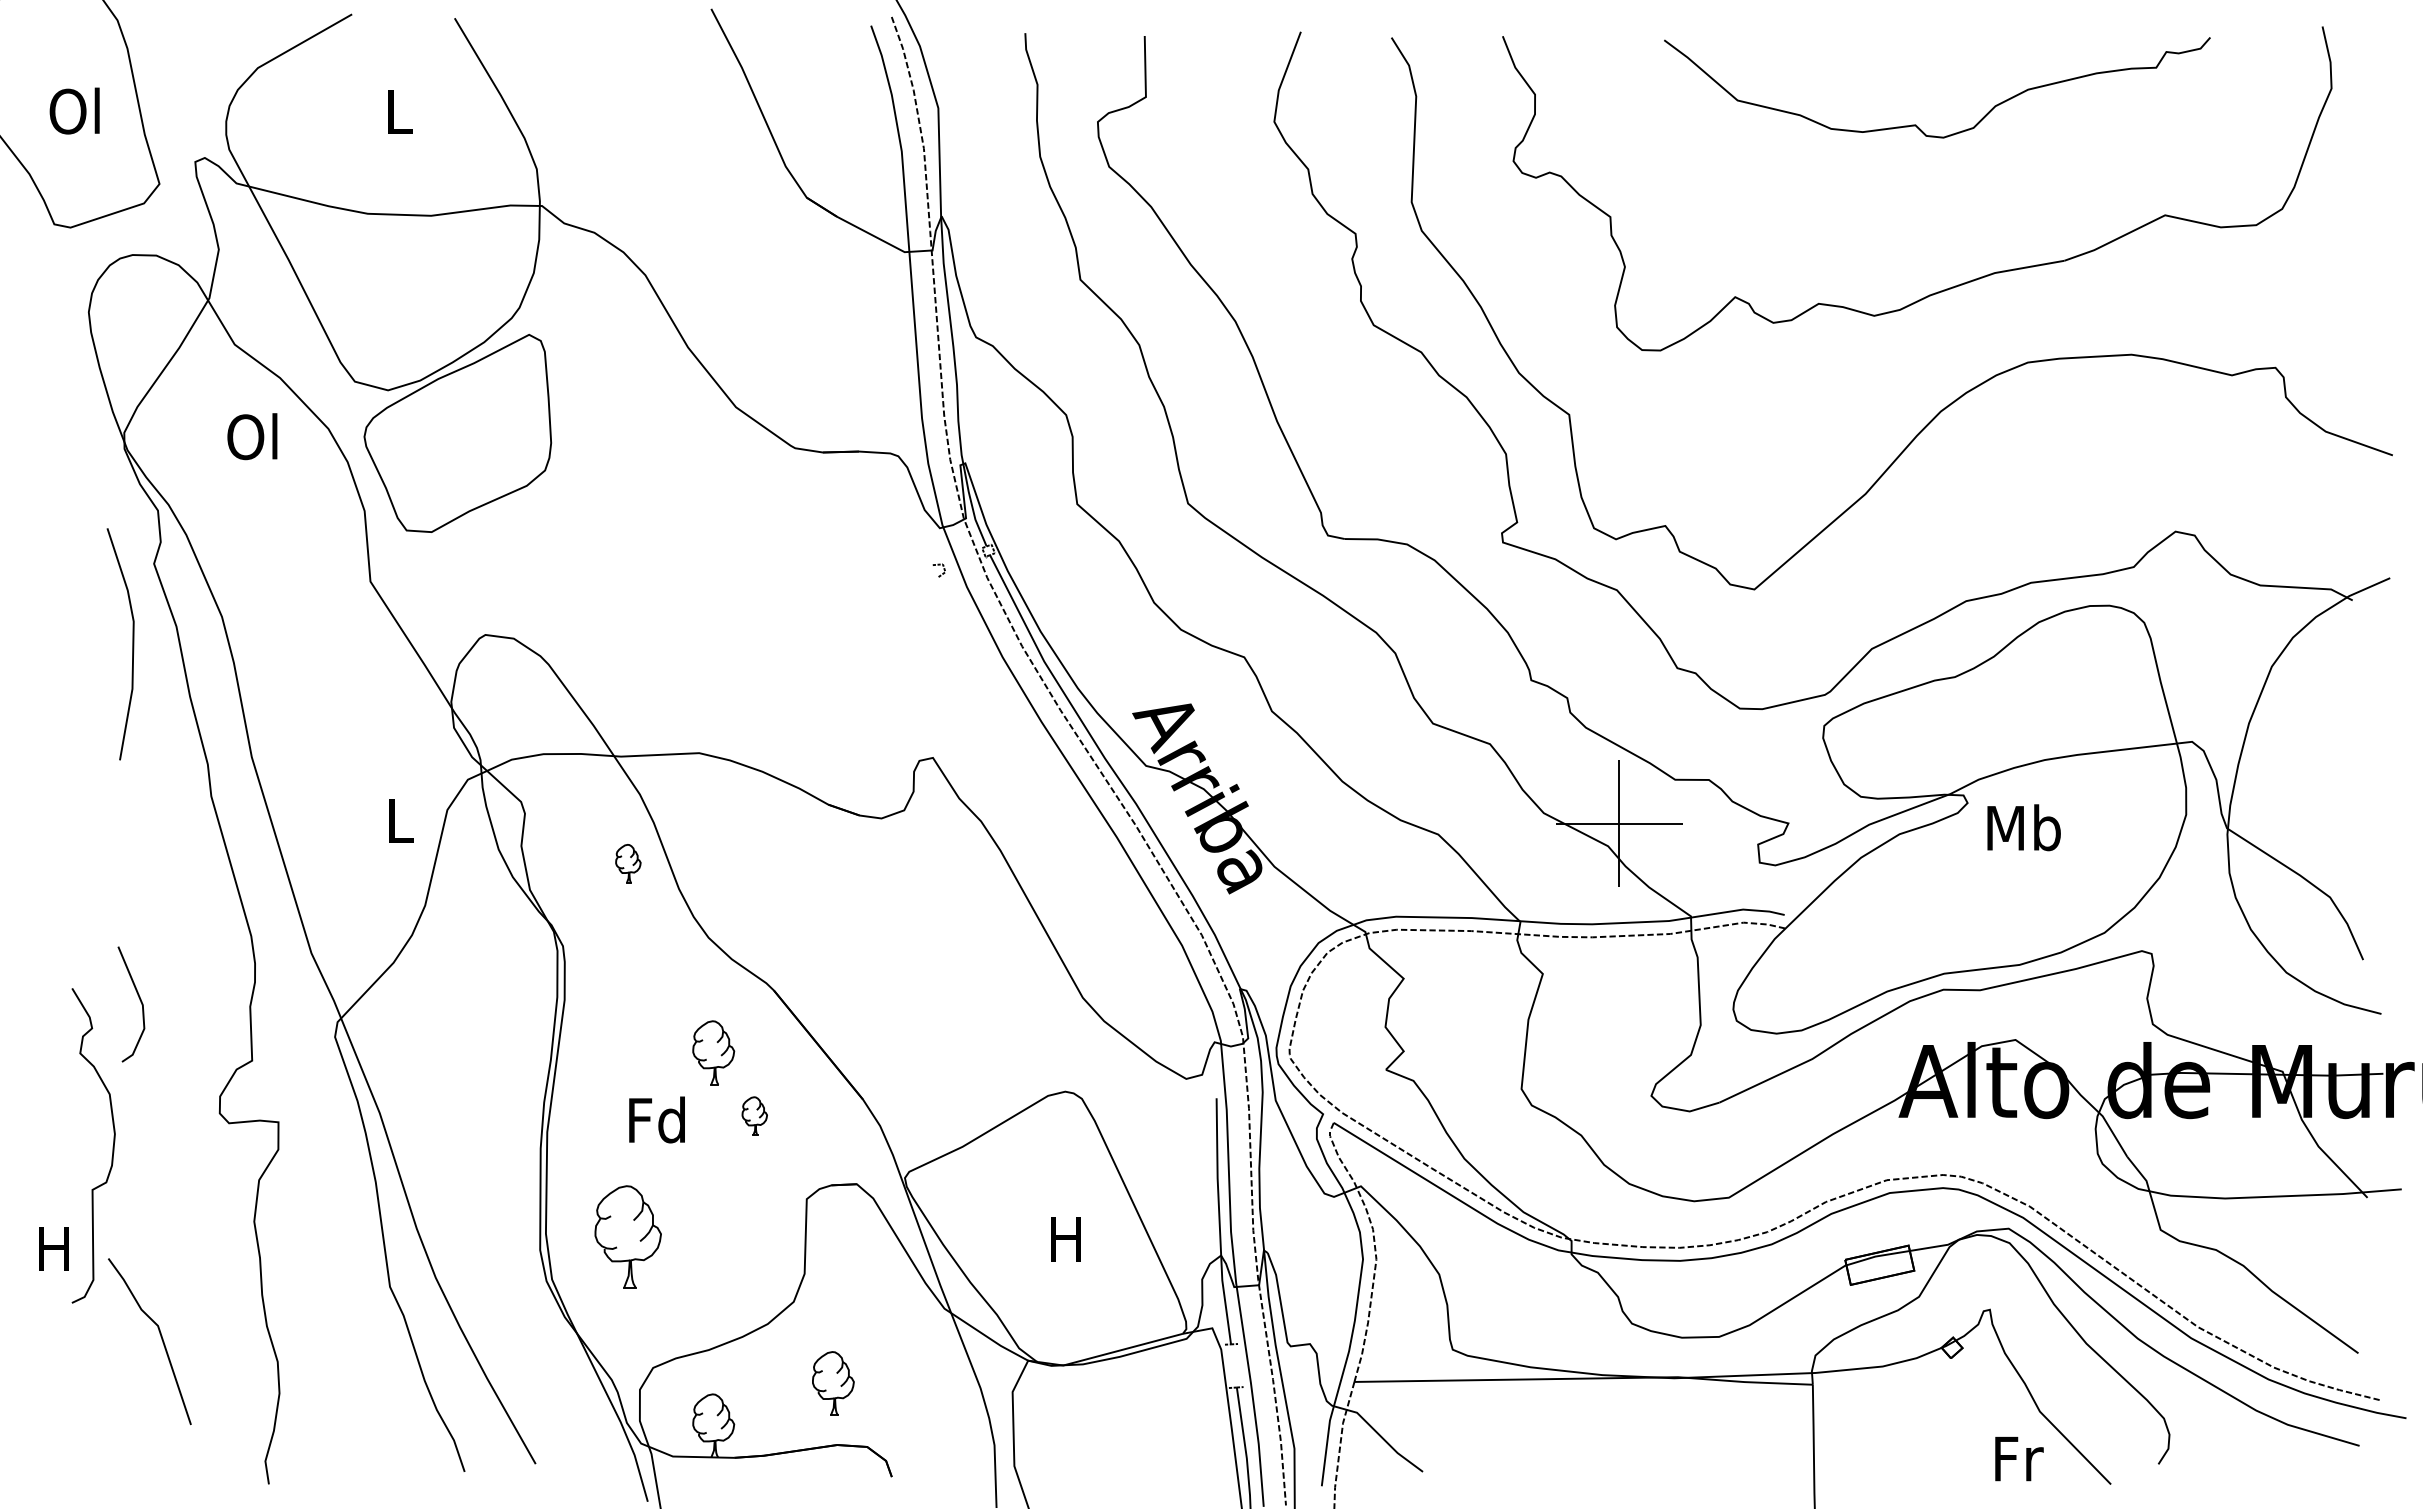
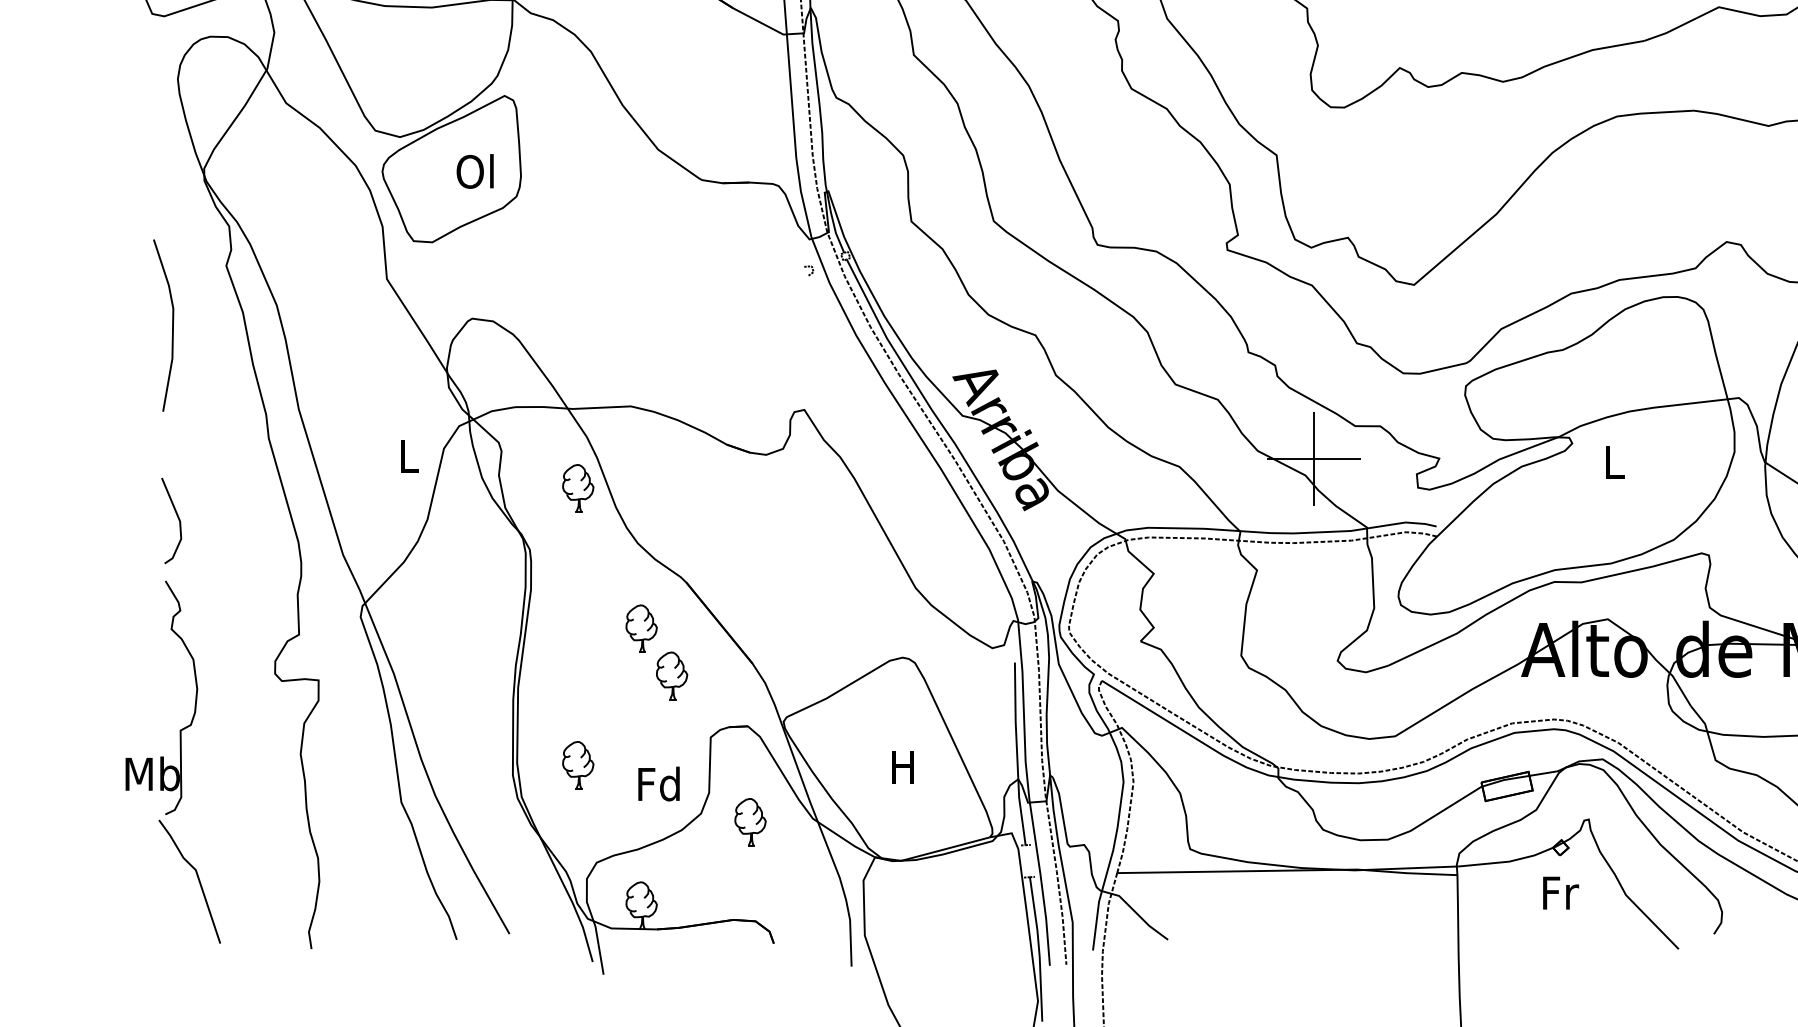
text: (252, 436) -> (475, 171), moved
line: (132, 644) -> (172, 325), moved
text: (2023, 827) -> (1613, 461), Mb -> L
part: (628, 863) -> (578, 488), size x1.67
line: (139, 1000) -> (177, 517), moved
part: (754, 1115) -> (671, 675), size x1.67
text: (656, 1119) -> (658, 783), moved
part: (628, 1236) -> (578, 765), size x0.62
text: (54, 1247) -> (152, 773), H -> Mb
line: (160, 1336) -> (197, 877), moved
part: (833, 1383) -> (750, 822), moved
text: (2019, 1459) -> (1561, 893), moved

